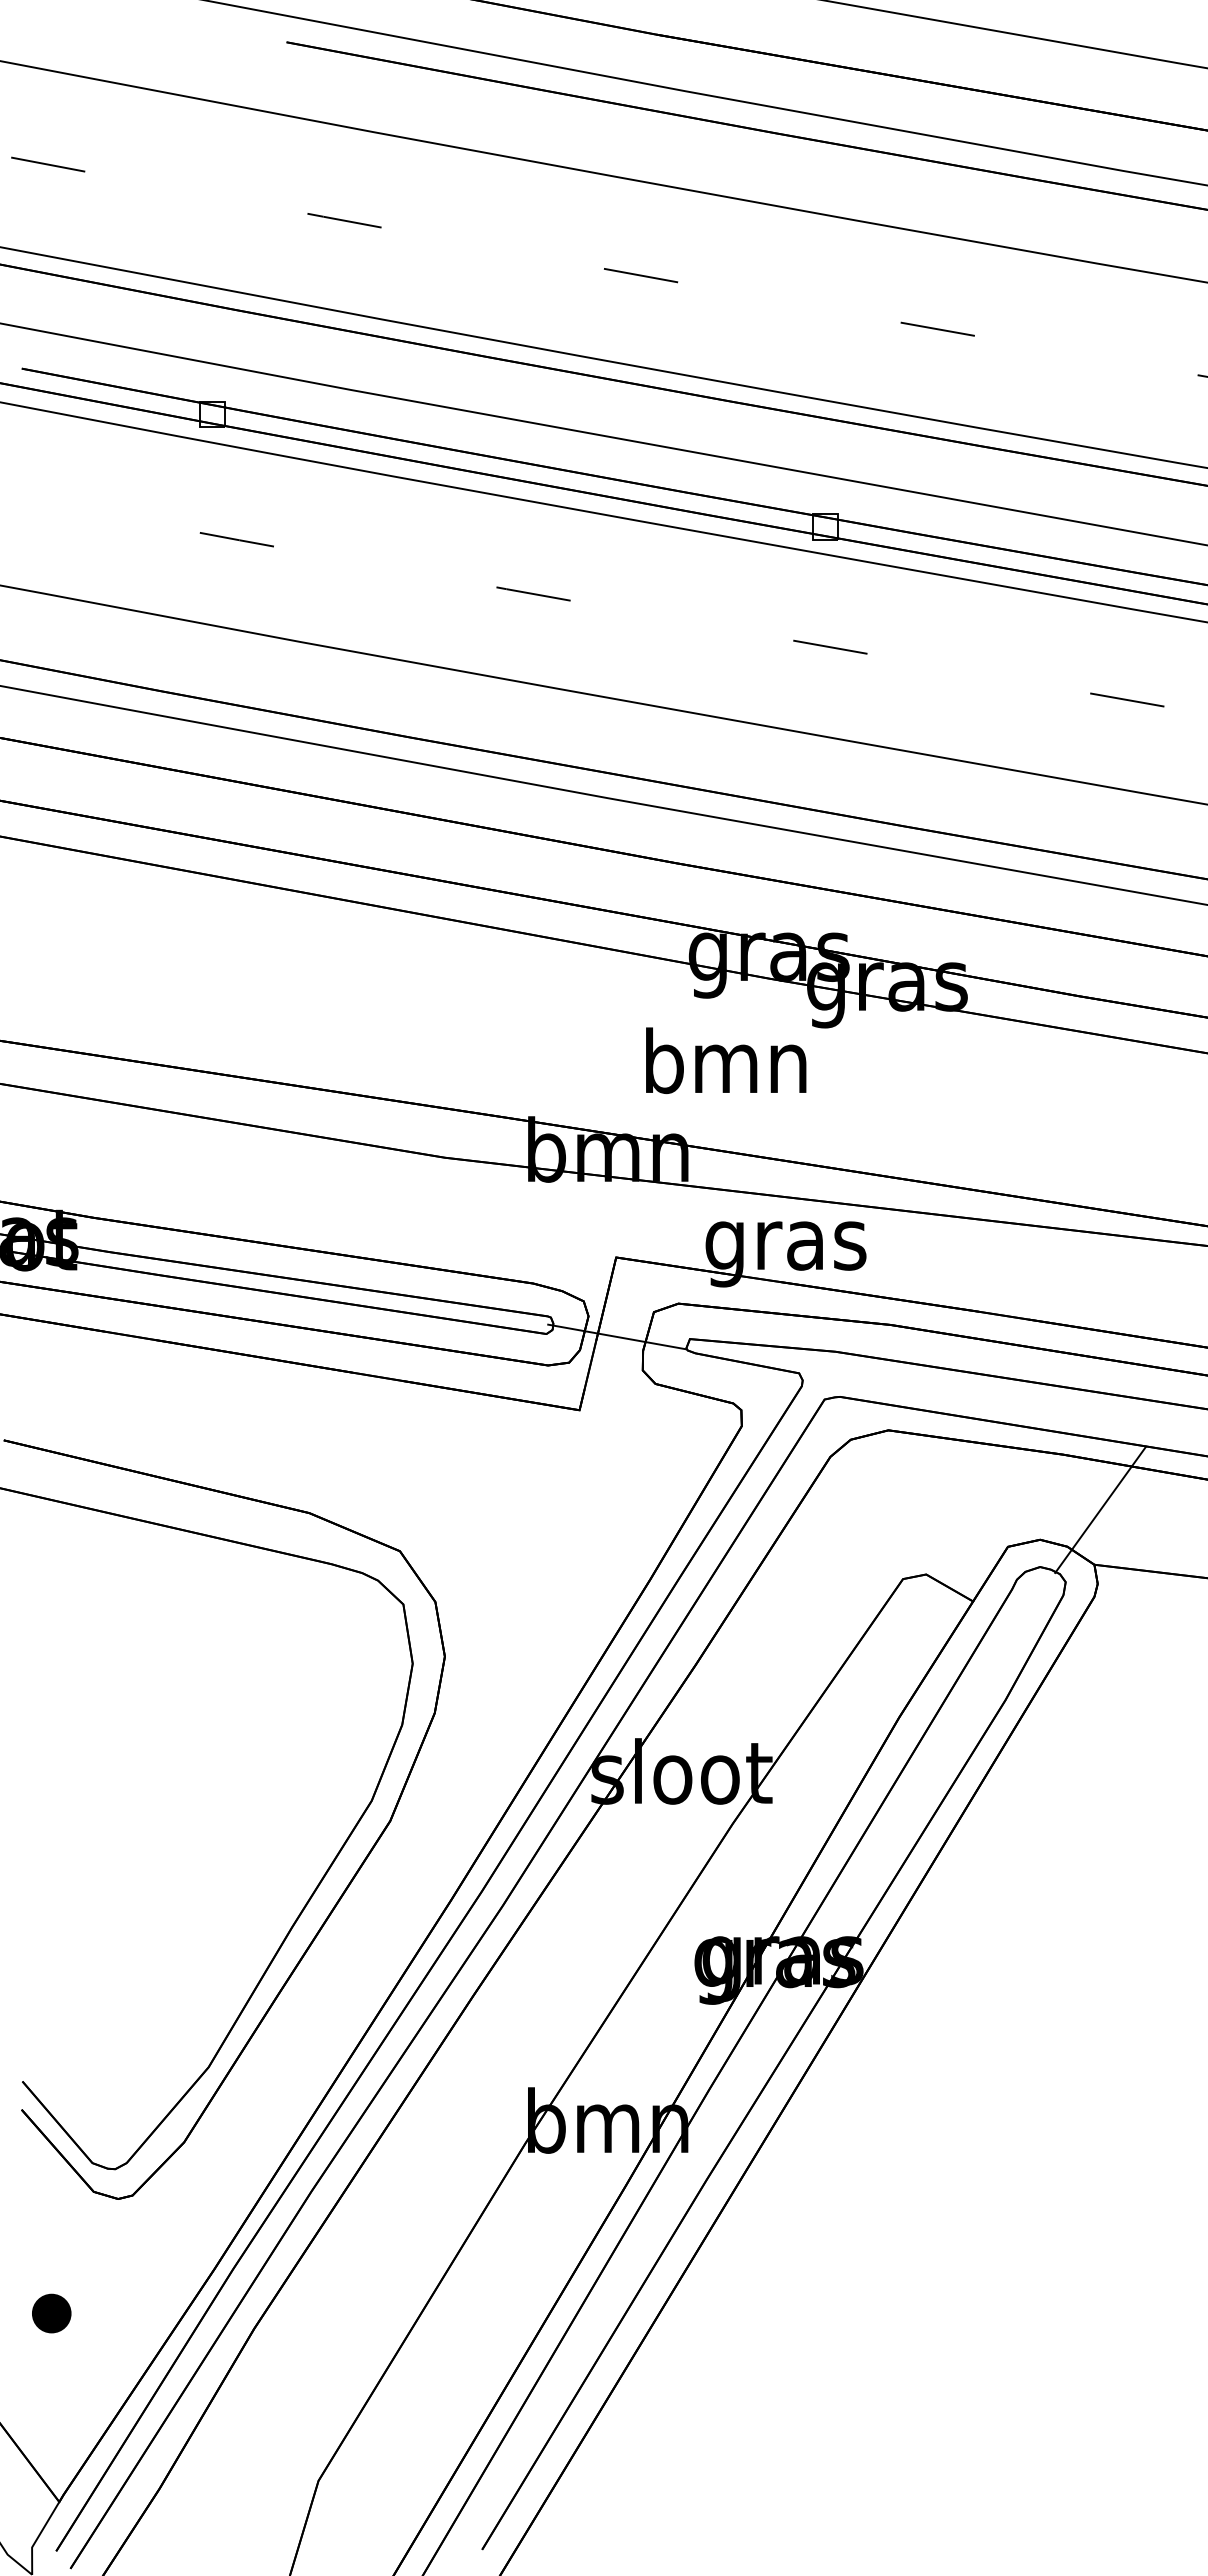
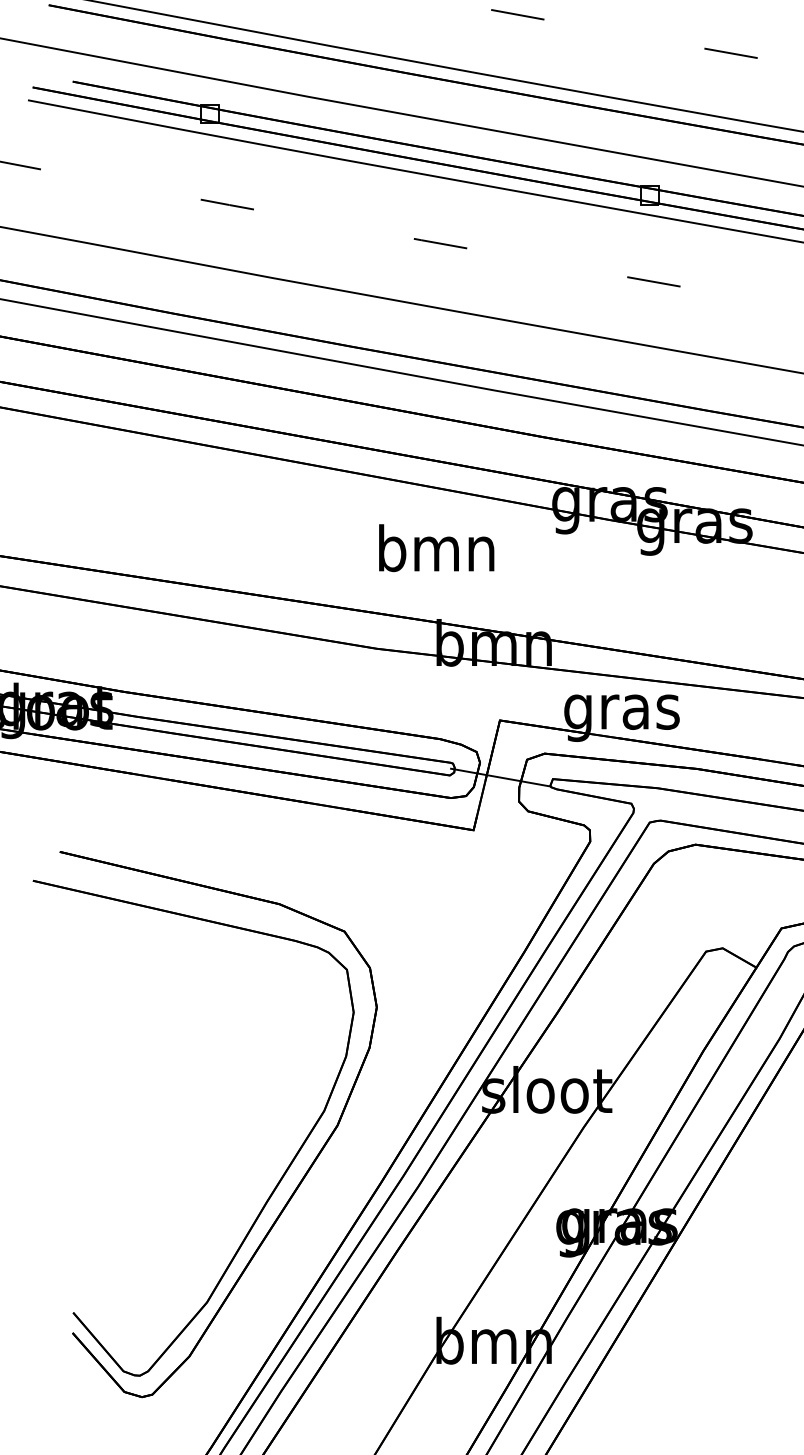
text: (726, 1060) -> (436, 547), moved

